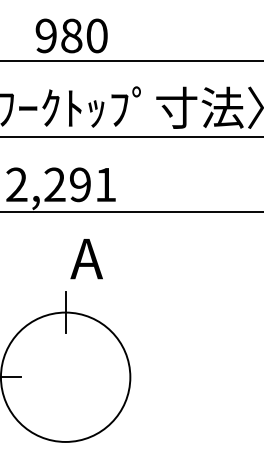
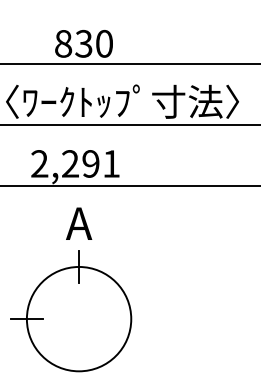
text: (58, 35) -> (73, 43), 980 -> 830
text: (87, 258) -> (79, 223), moved

